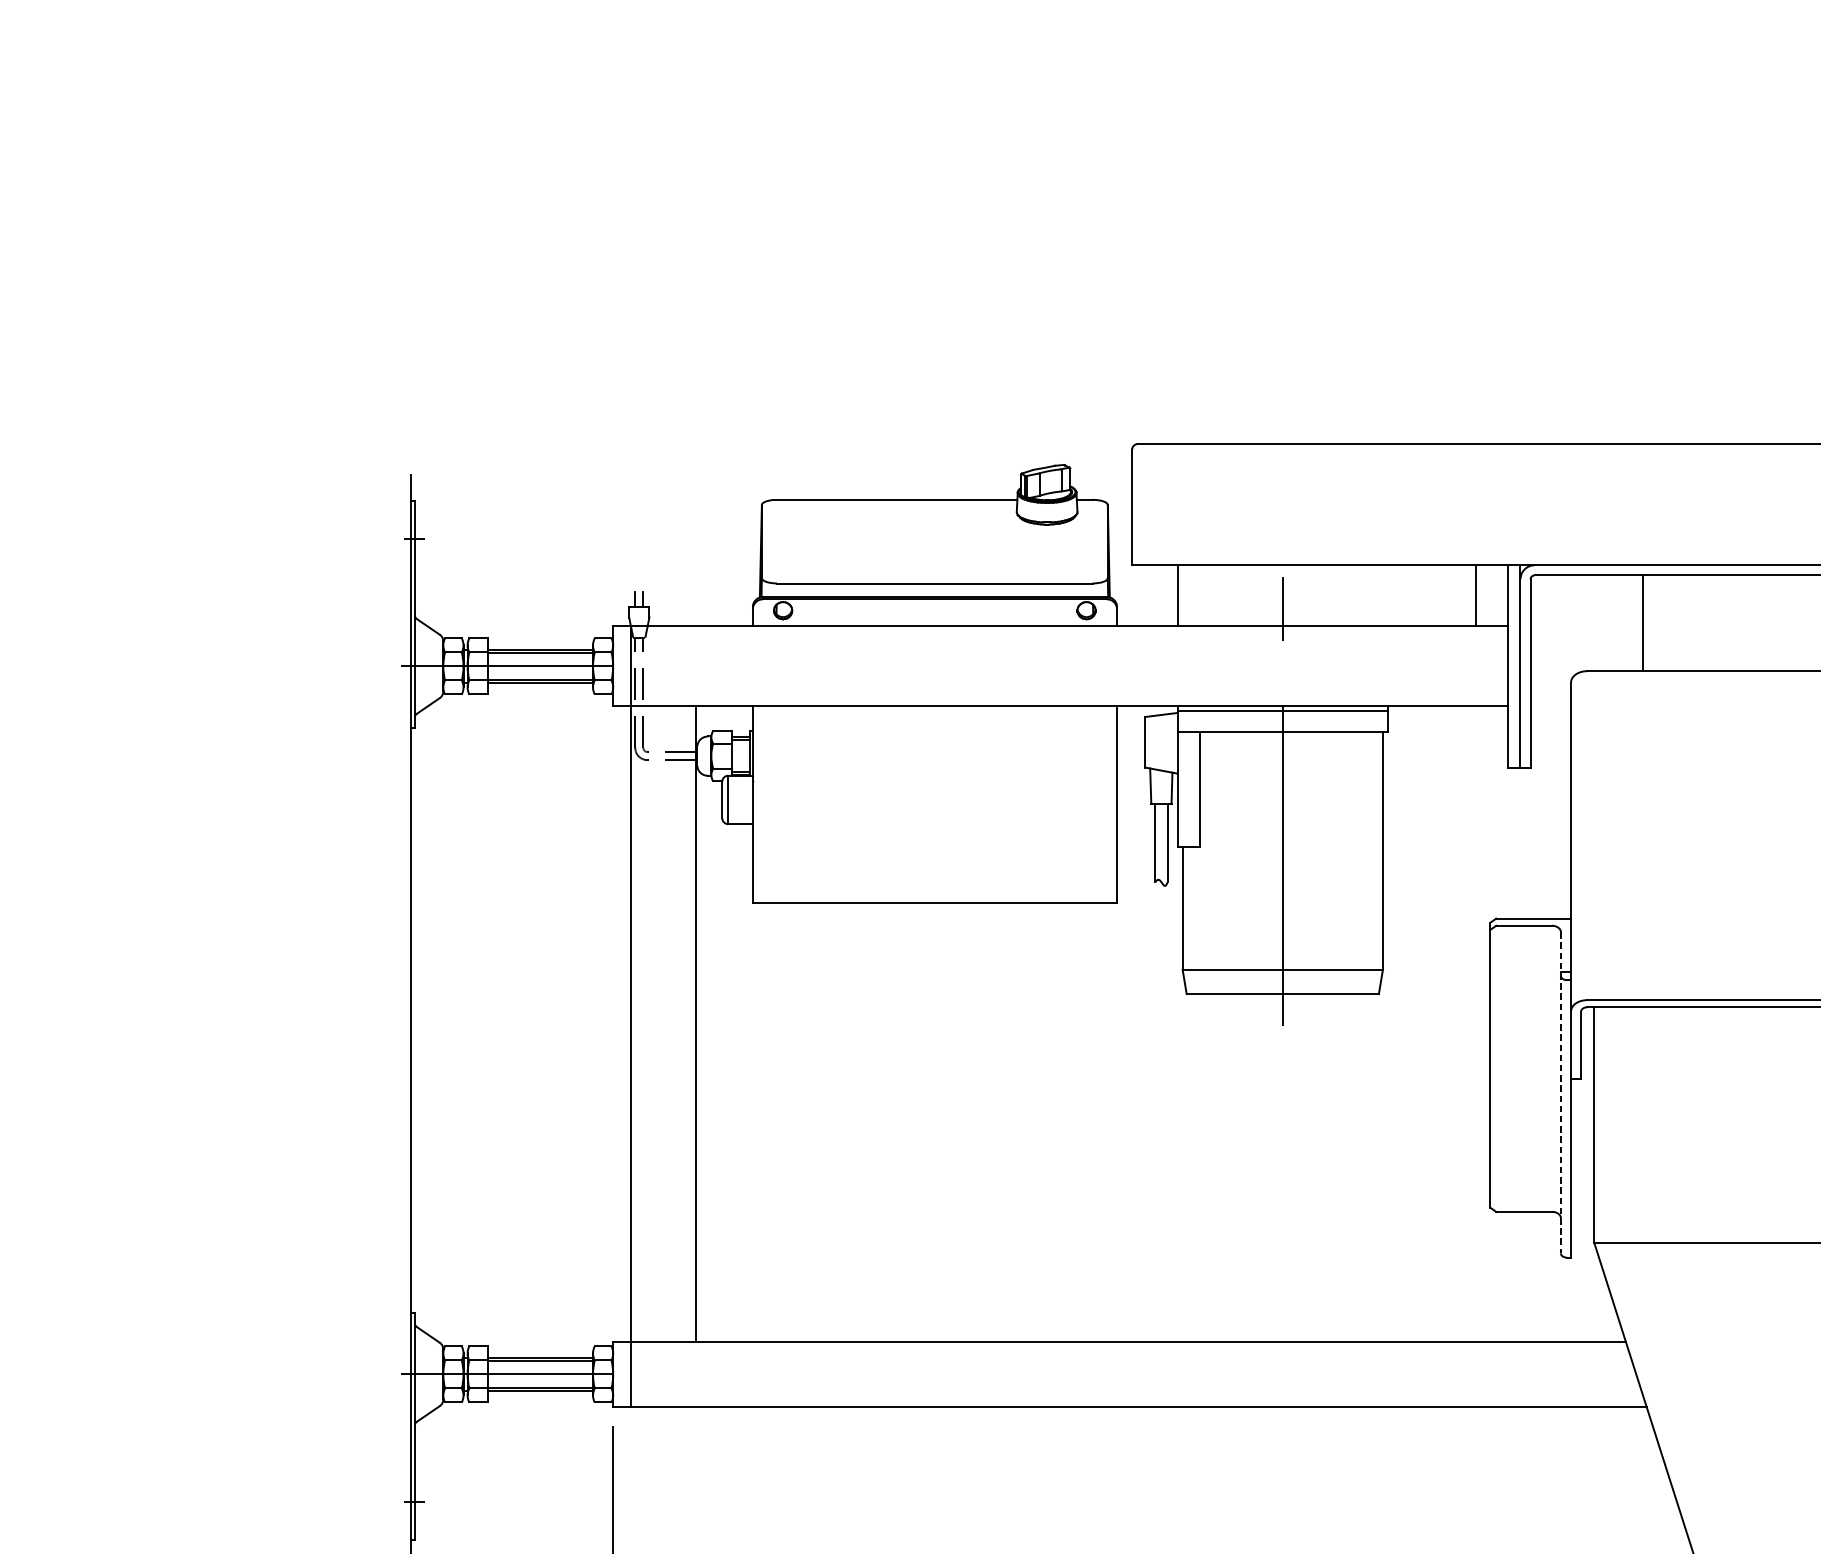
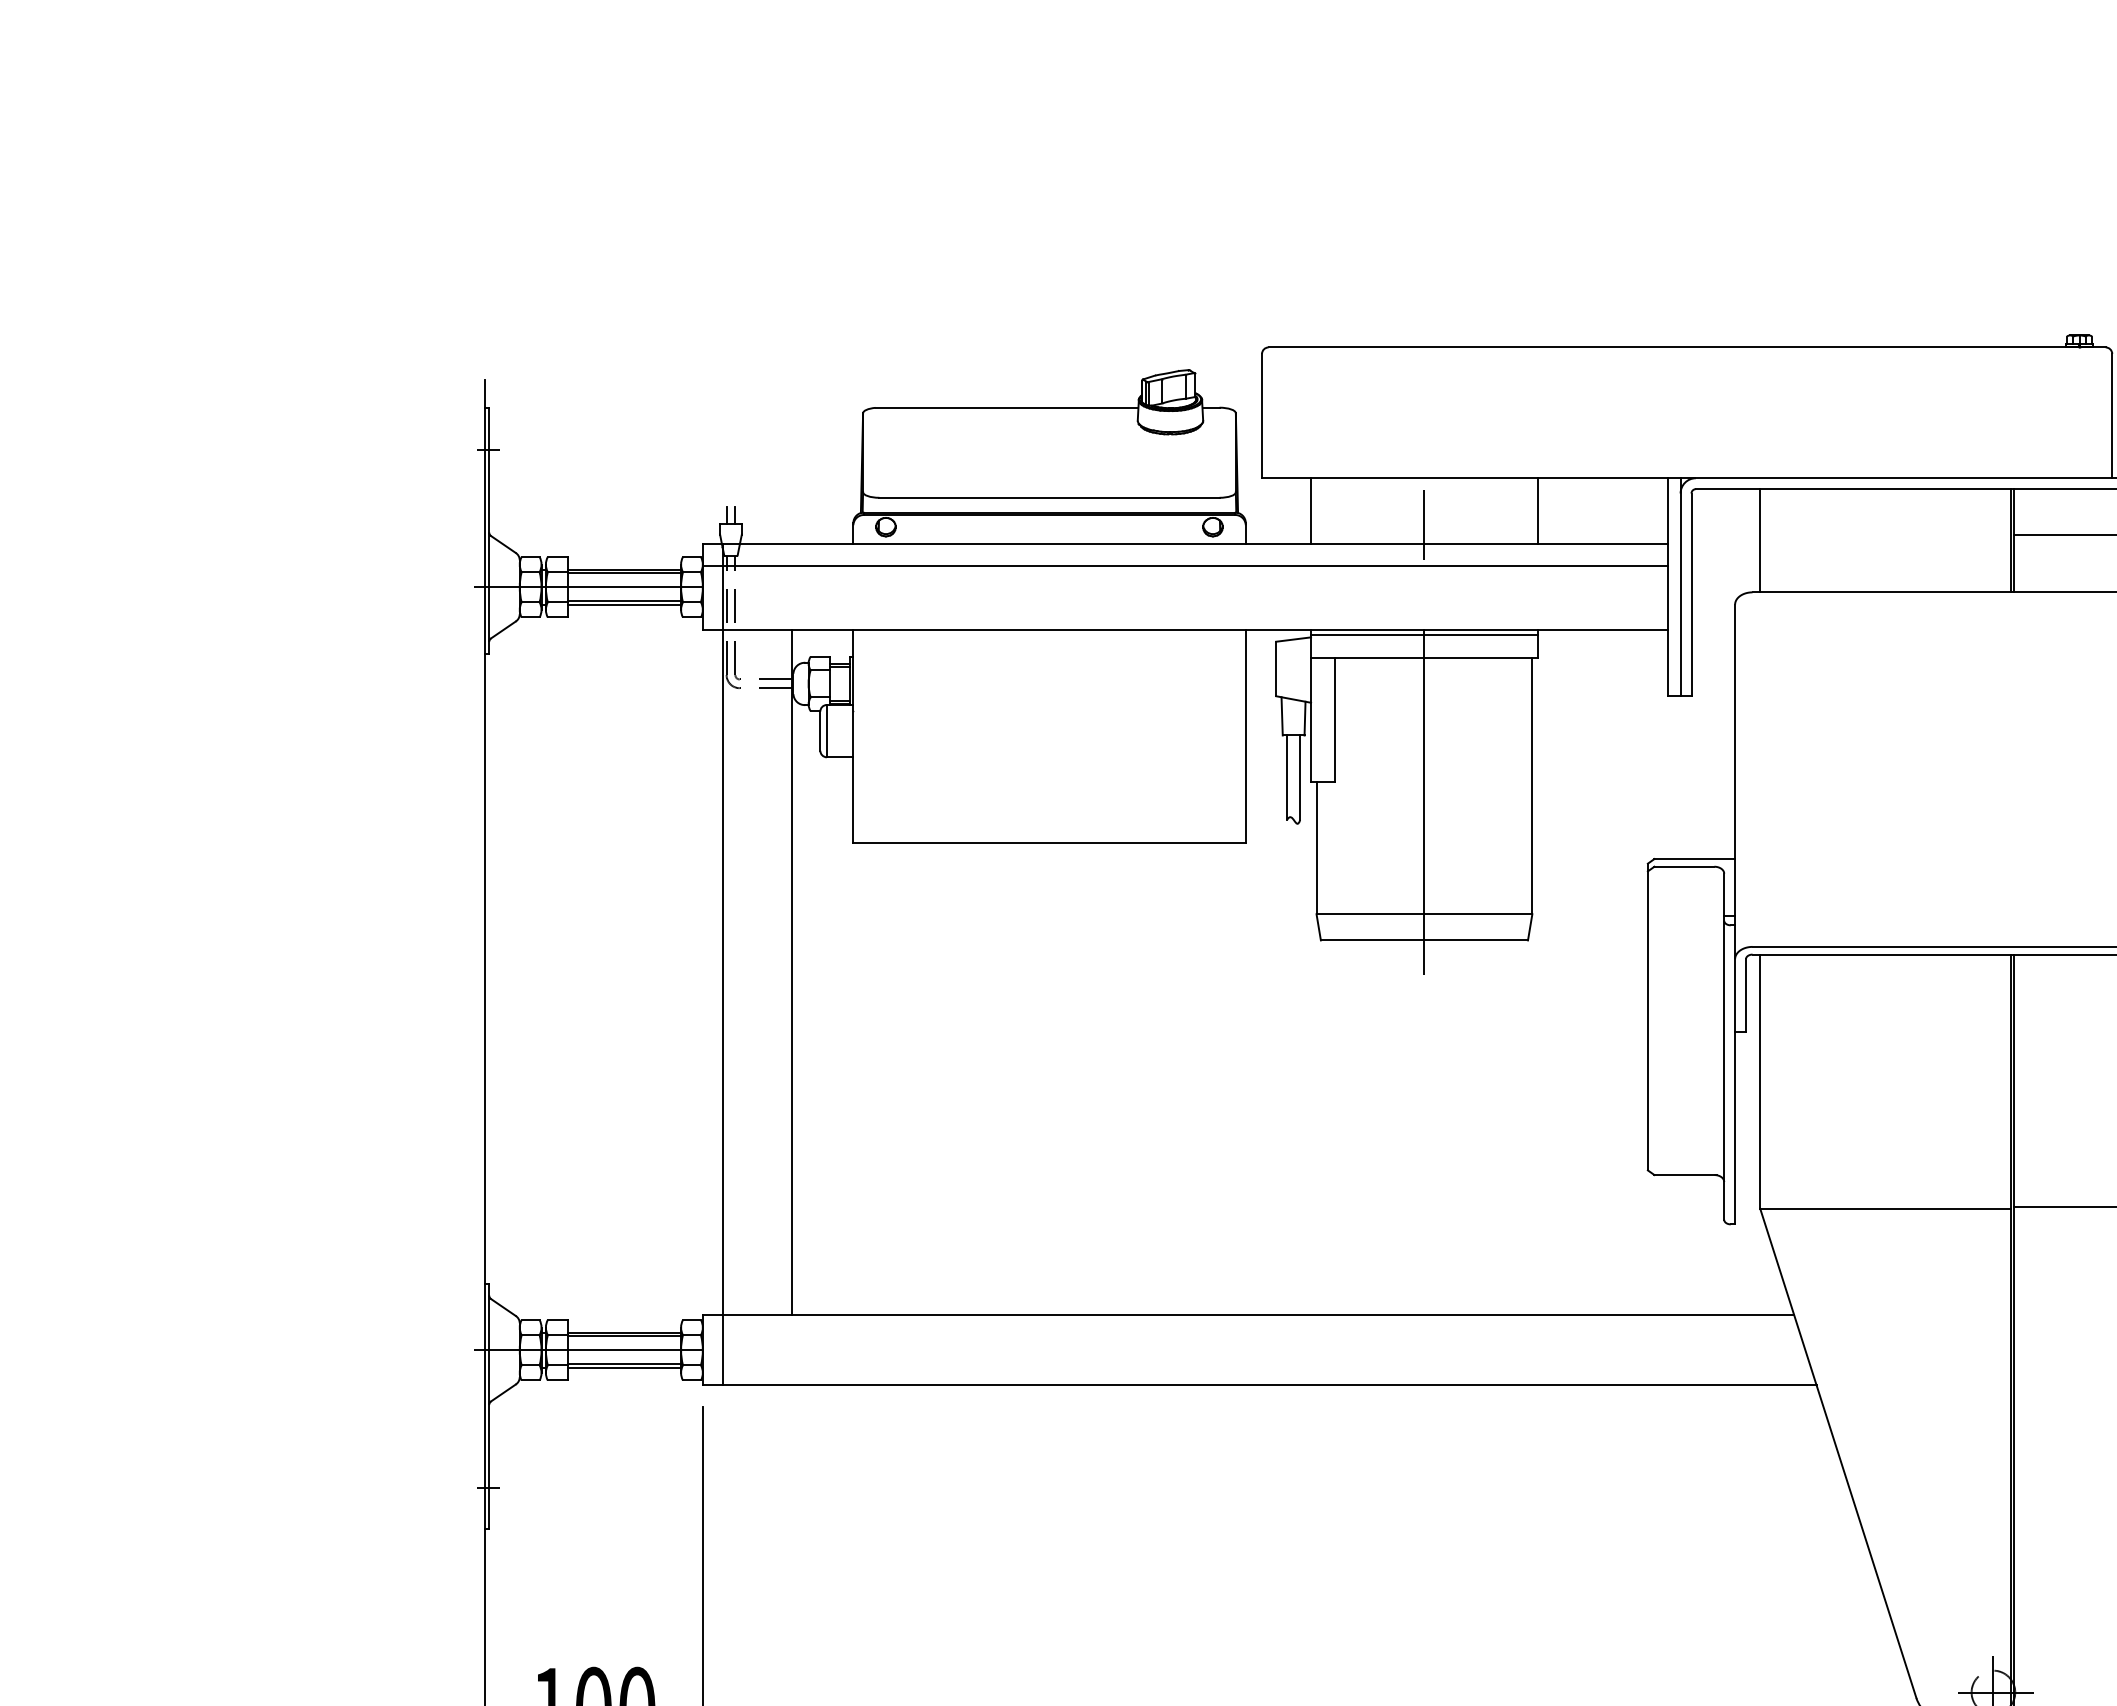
line: (1475, 596) -> (1537, 511), moved
line: (1642, 623) -> (1760, 540), moved
line: (1060, 647) -> (1184, 566), added
line: (1561, 1093) -> (1724, 1047), dashed -> solid

